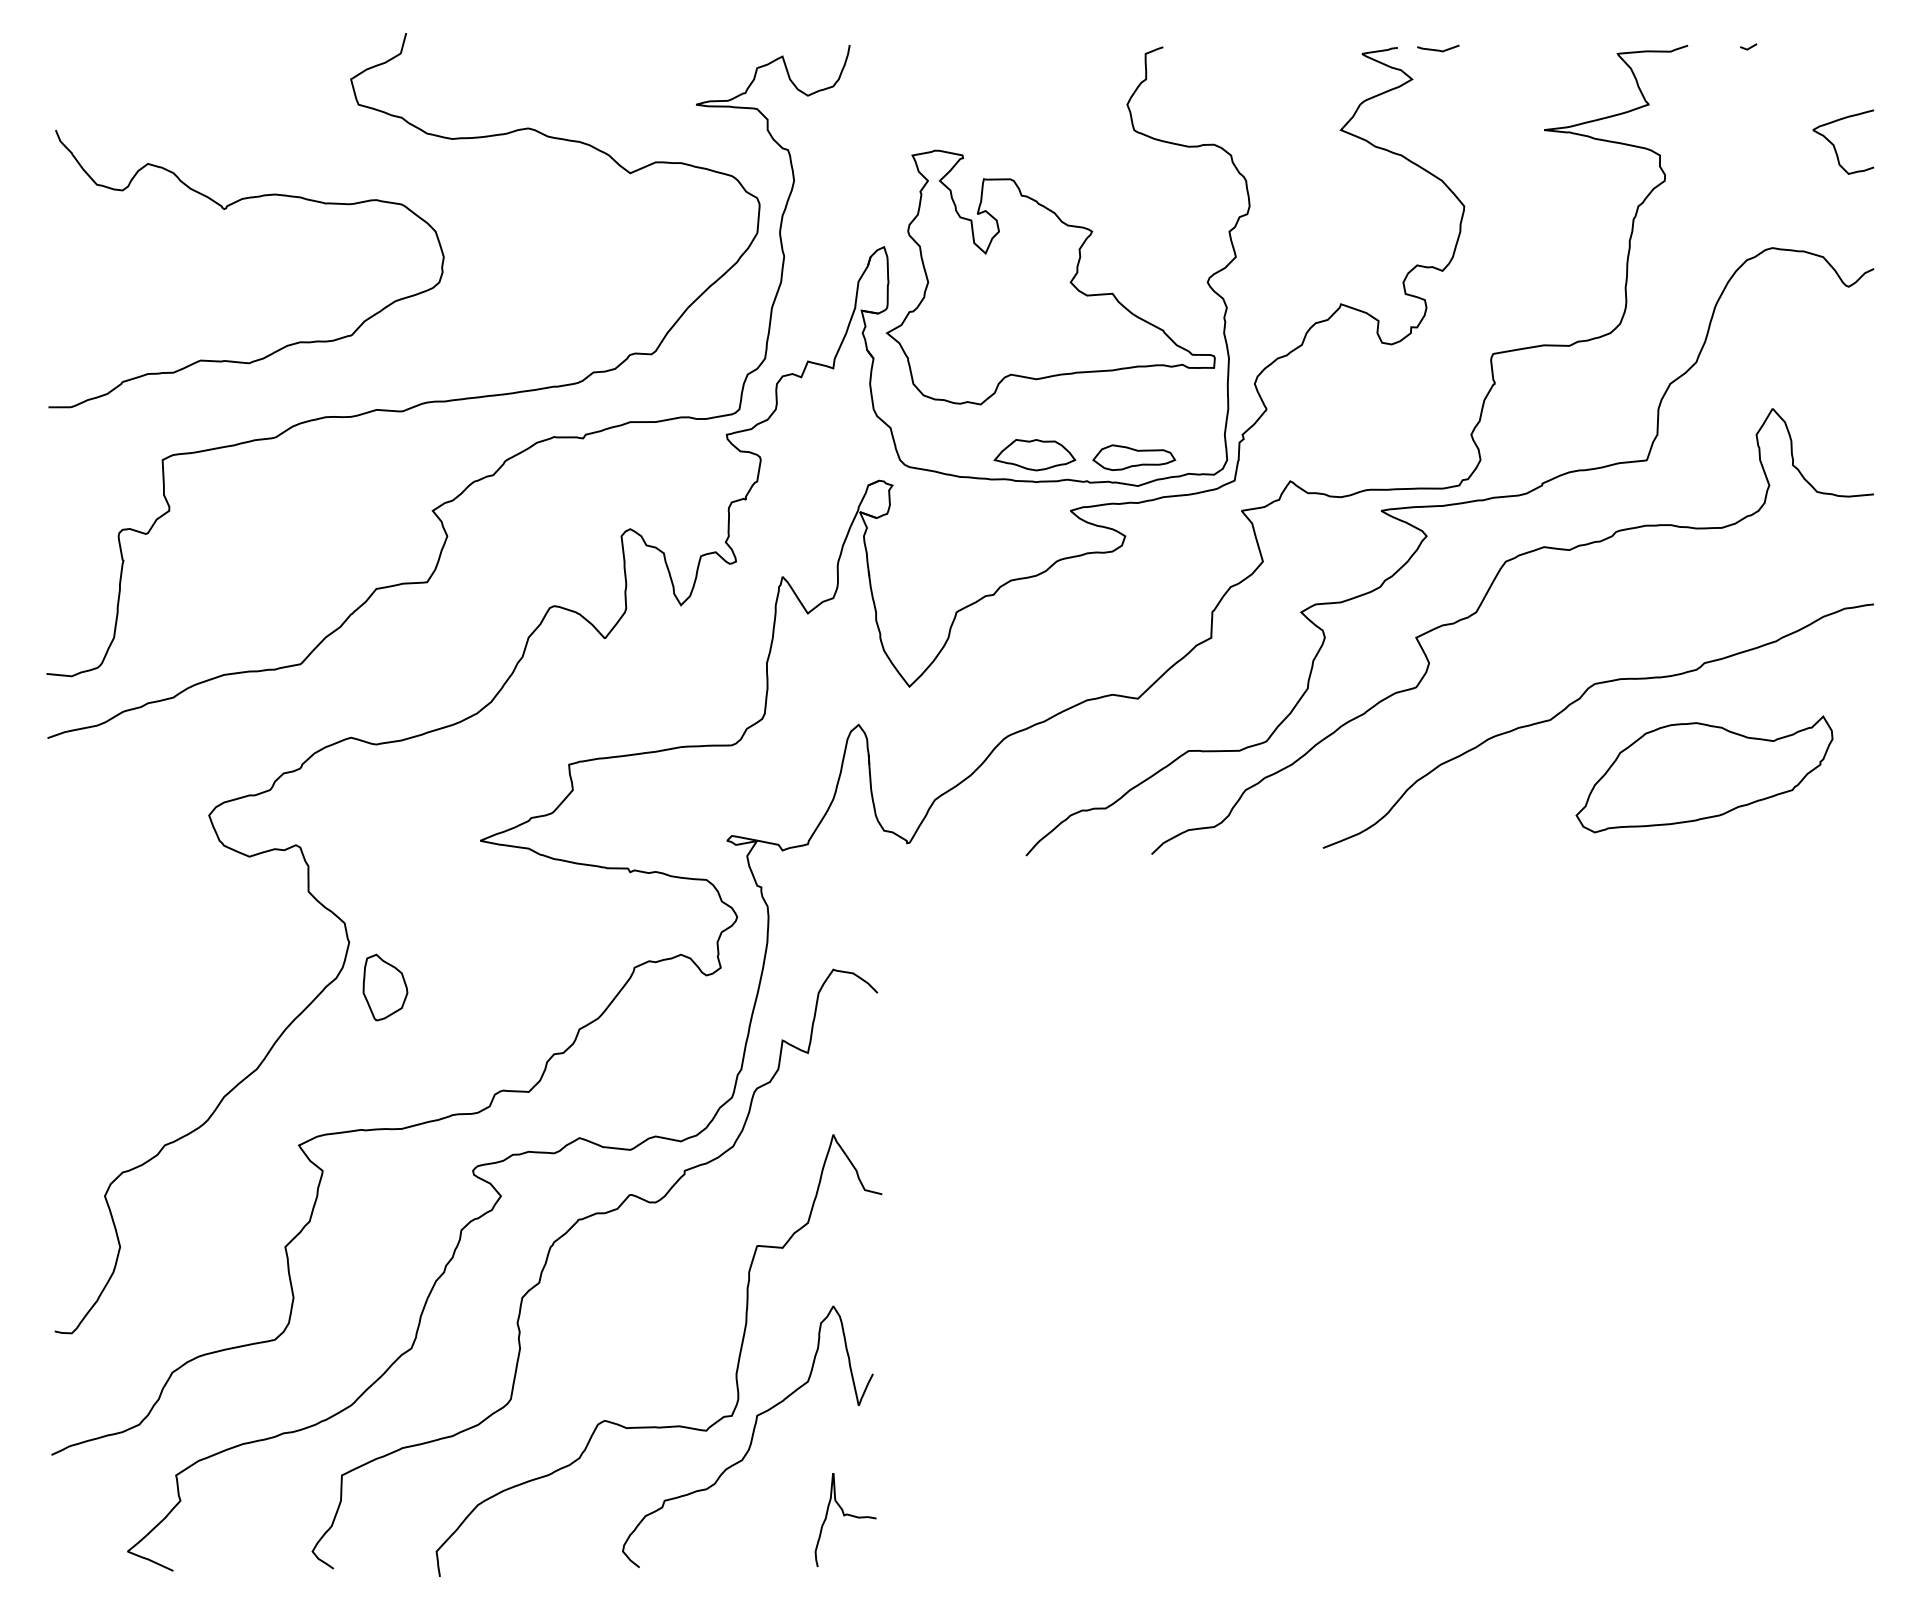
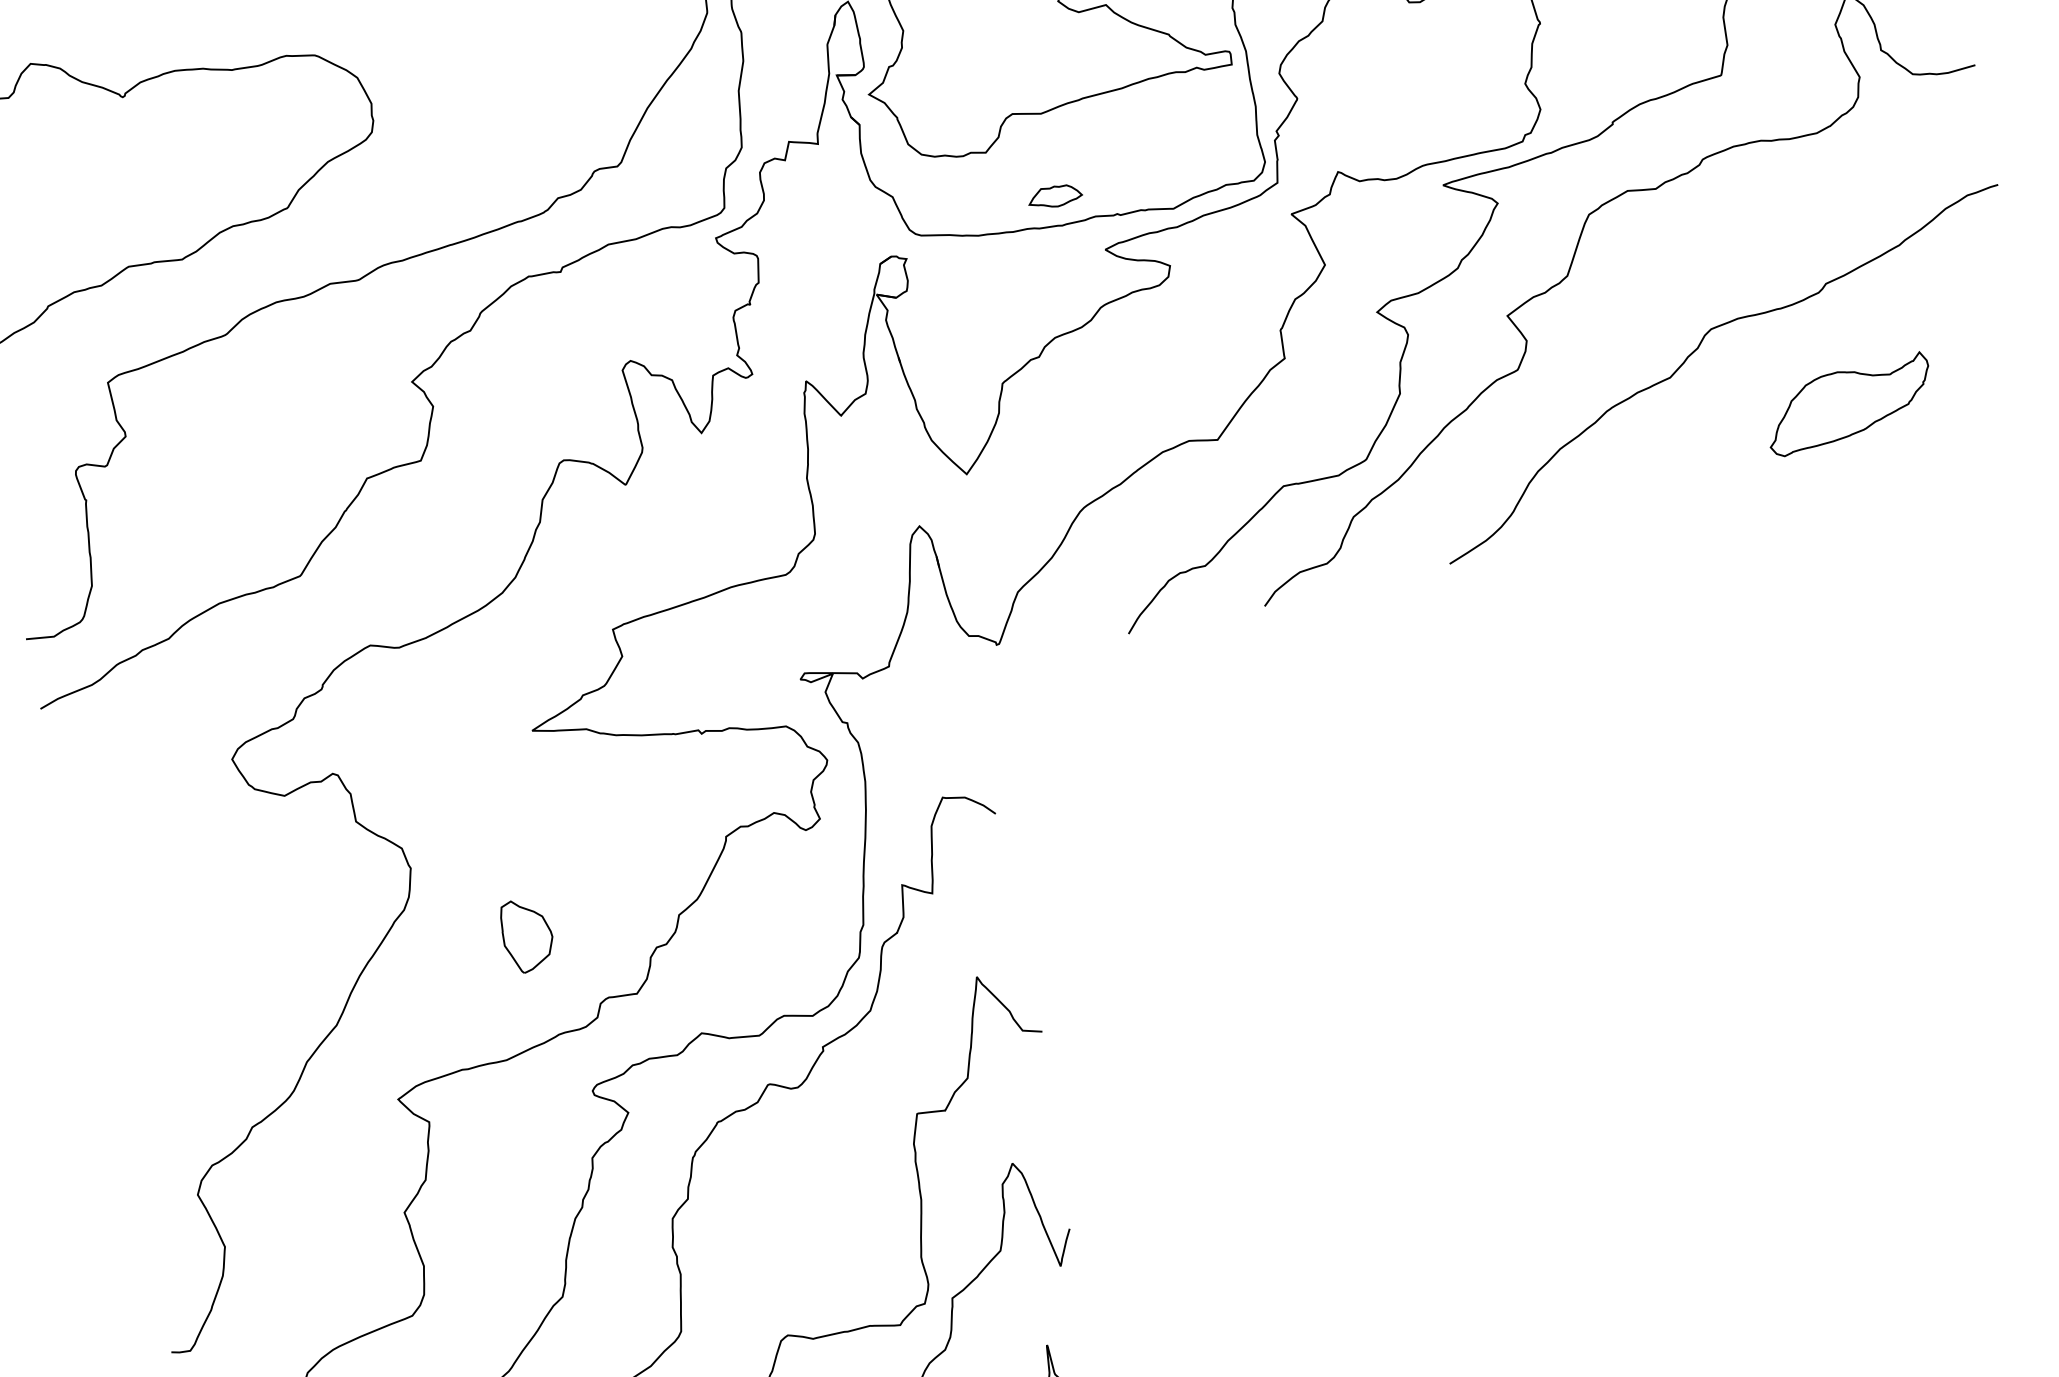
part: (1034, 455) -> (1054, 197), size x0.6
part: (1134, 457) -> (1163, 178), removed
part: (1704, 774) -> (1849, 404), size x0.6
part: (385, 987) -> (527, 935), moved

